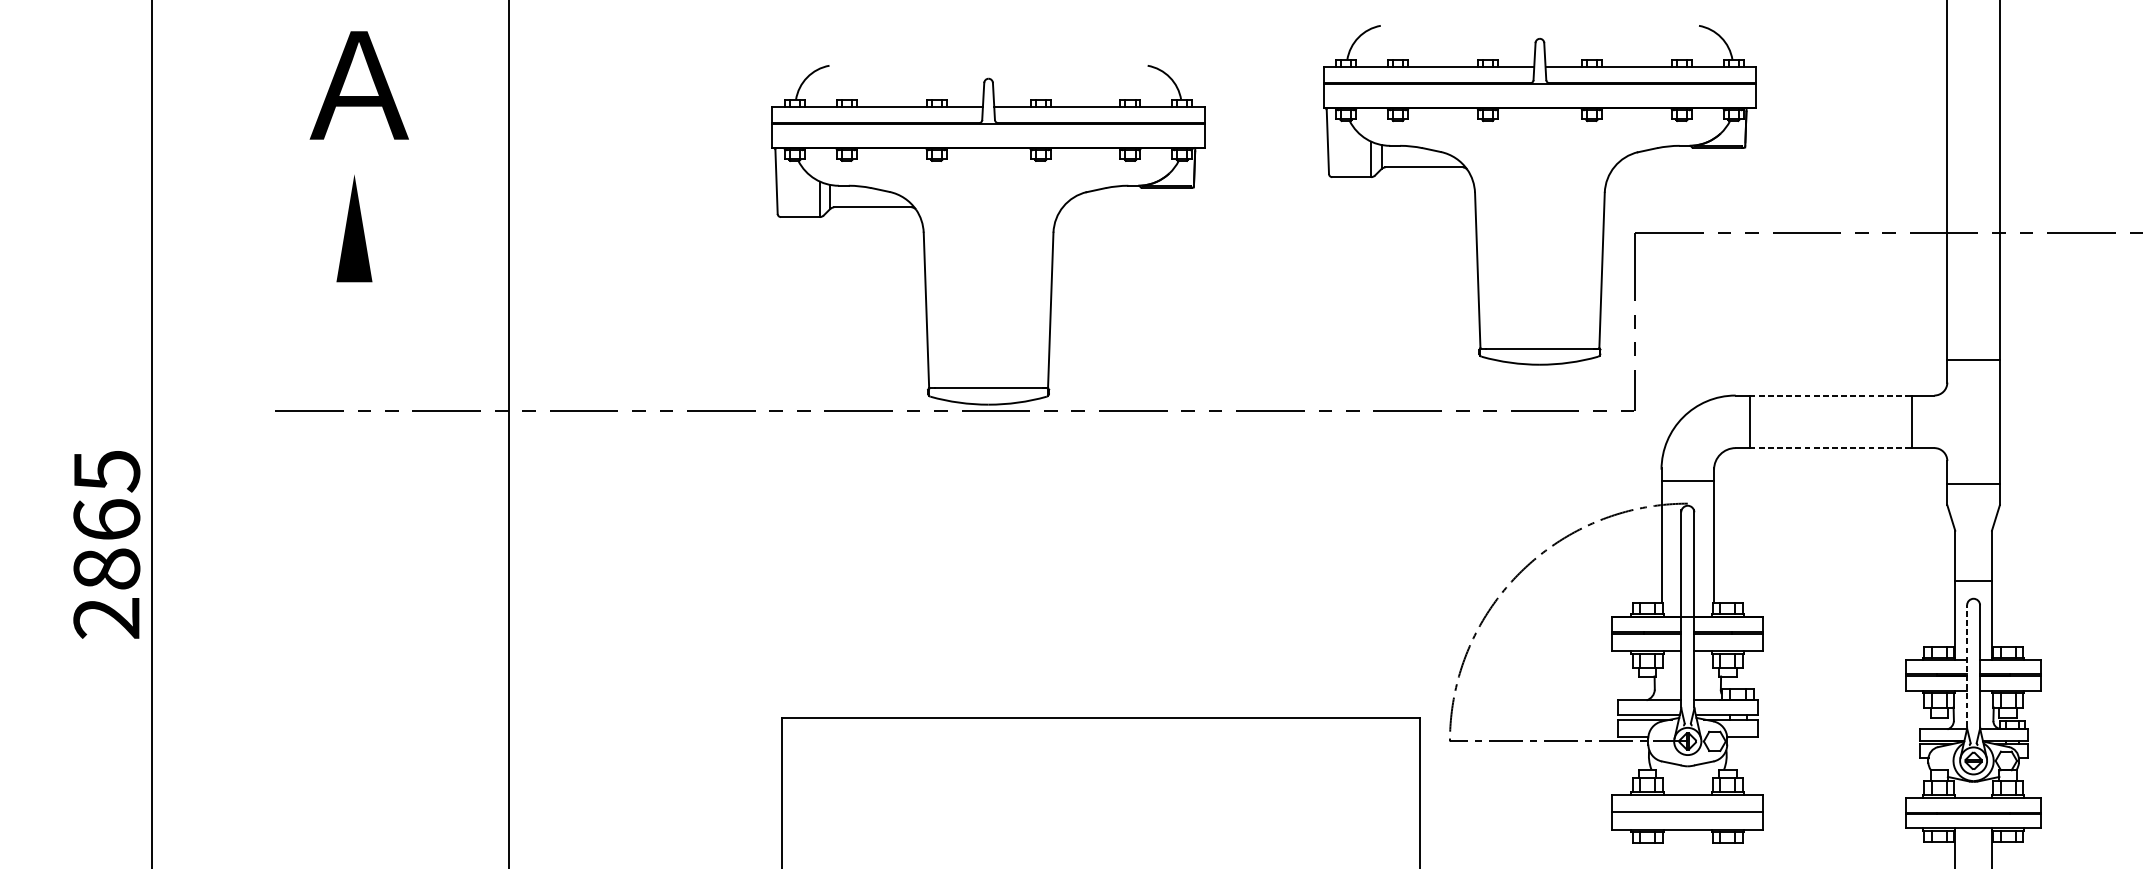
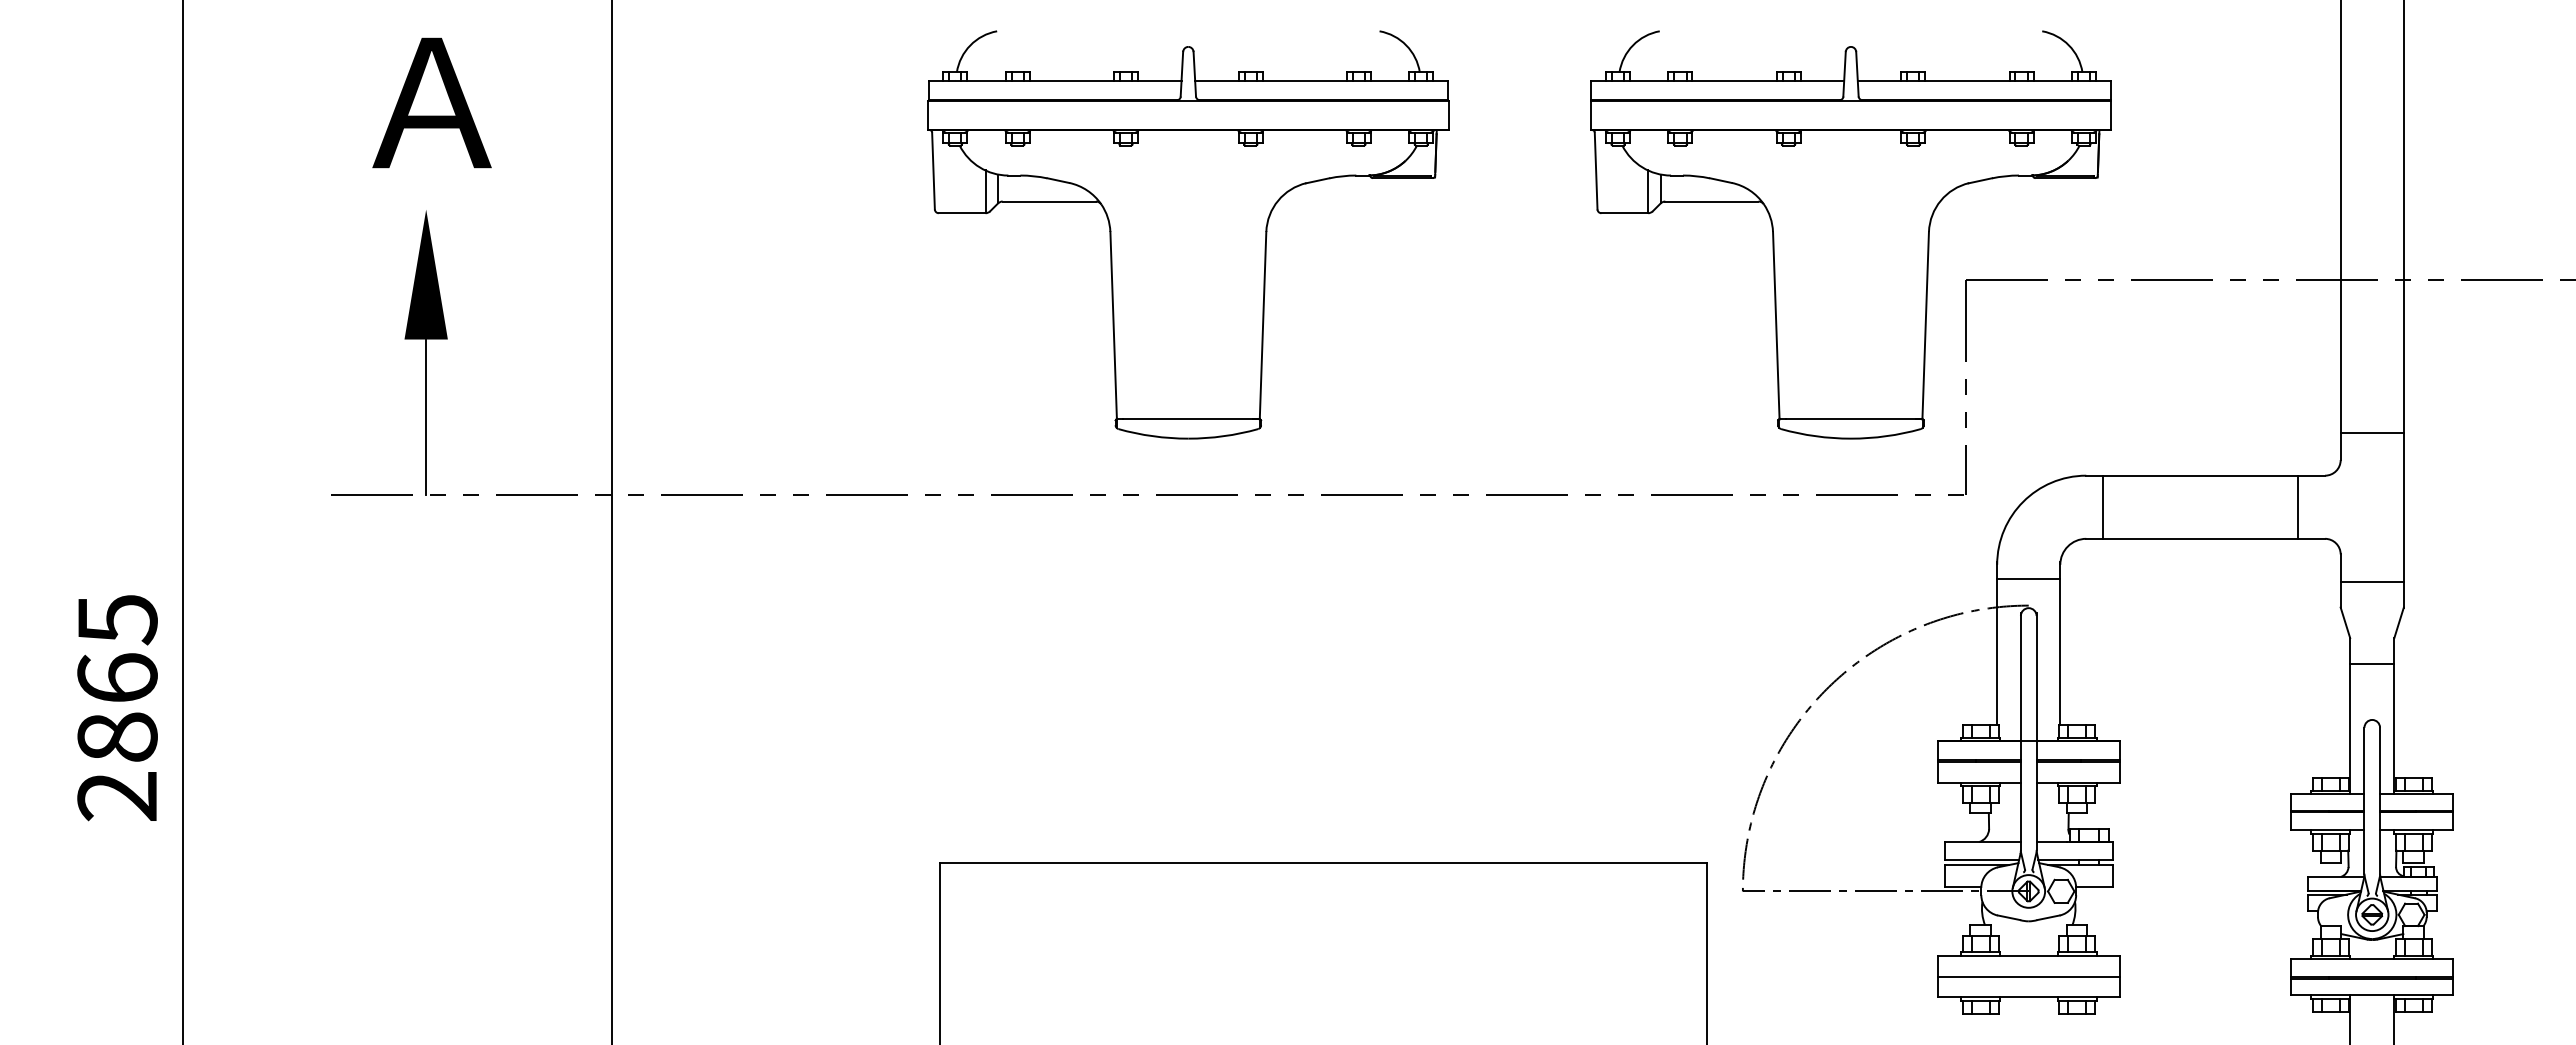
part: (988, 234) -> (1188, 234), moved
line: (354, 346) -> (426, 416), added
line: (1831, 395) -> (2201, 475), dashed -> solid
line: (1831, 447) -> (2201, 538), dashed -> solid
text: (106, 545) -> (117, 708), moved
line: (1973, 580) -> (2372, 664), moved
line: (1967, 665) -> (2364, 800), dashed -> solid

